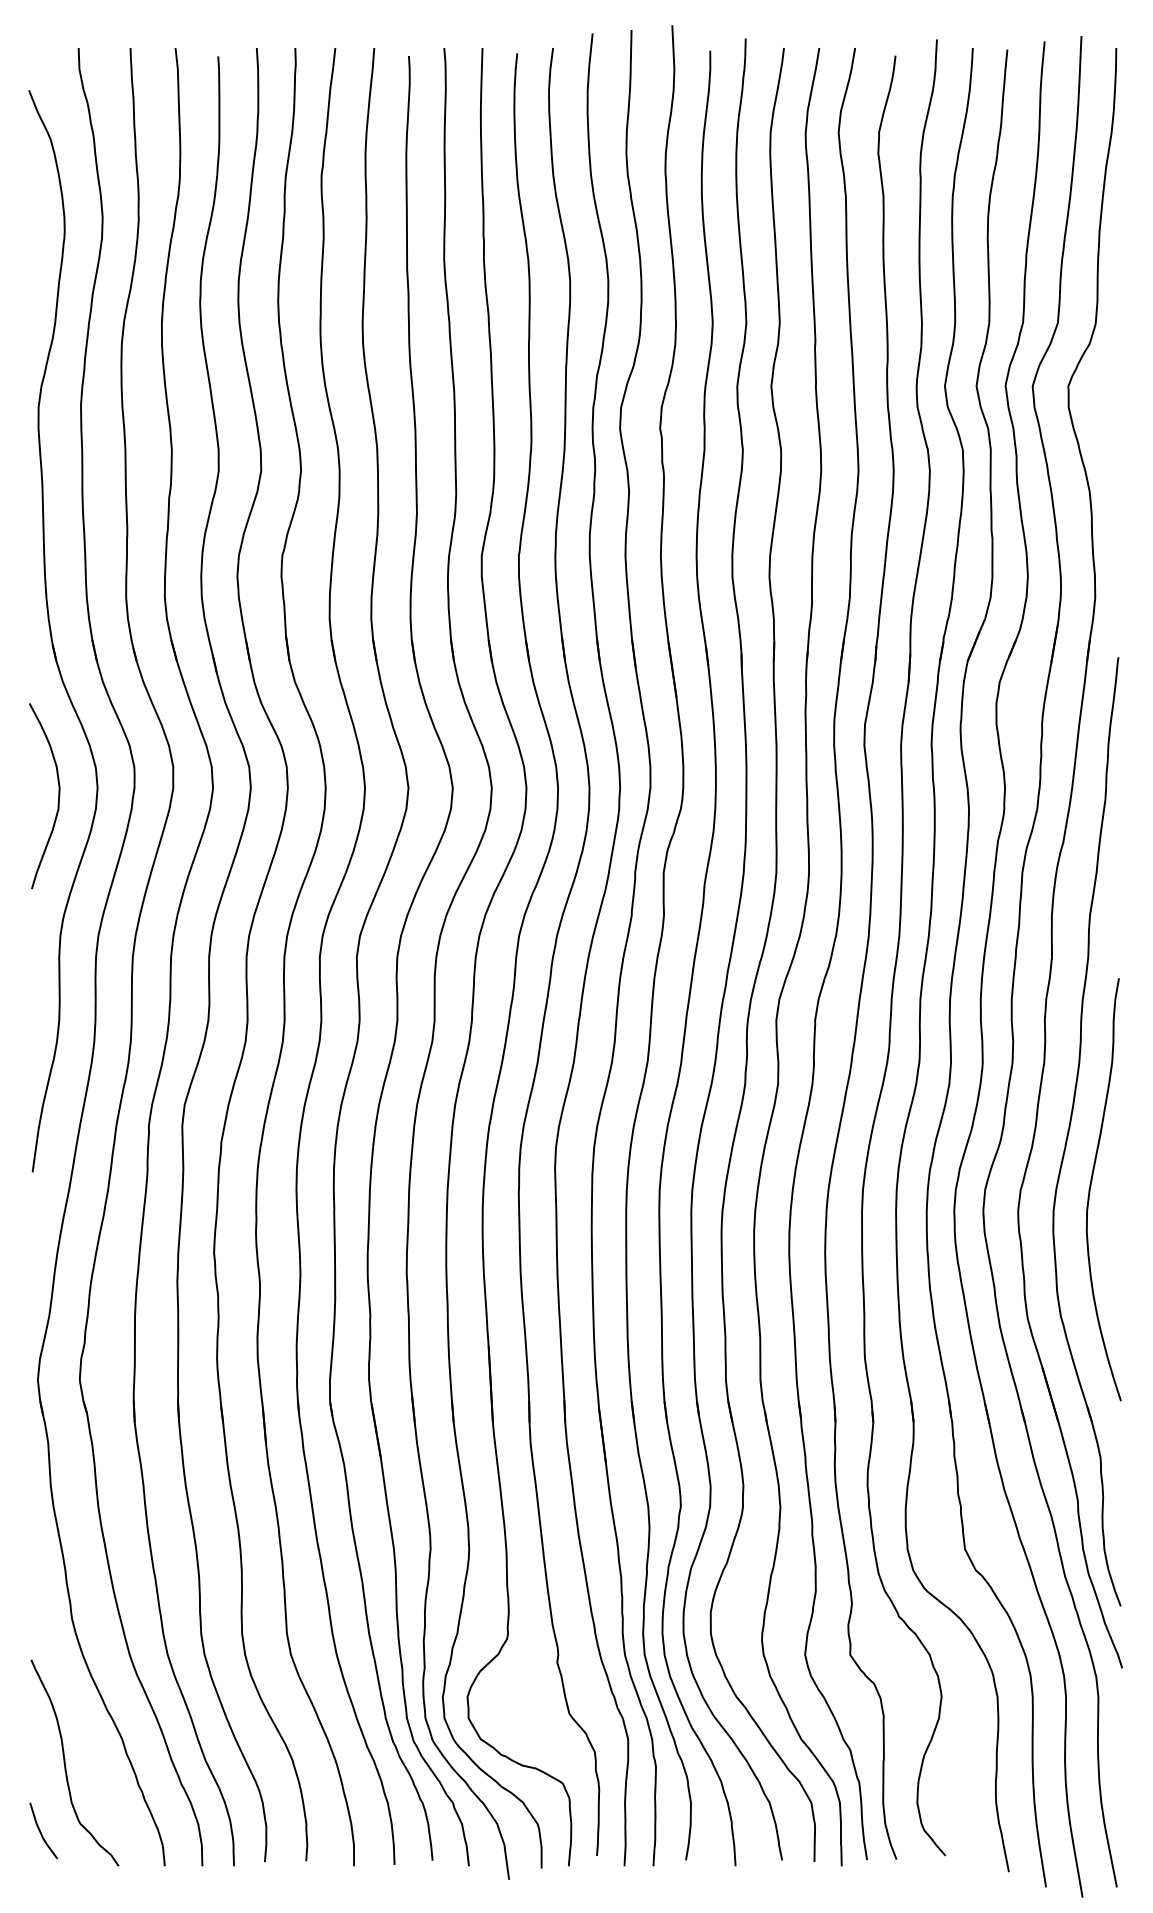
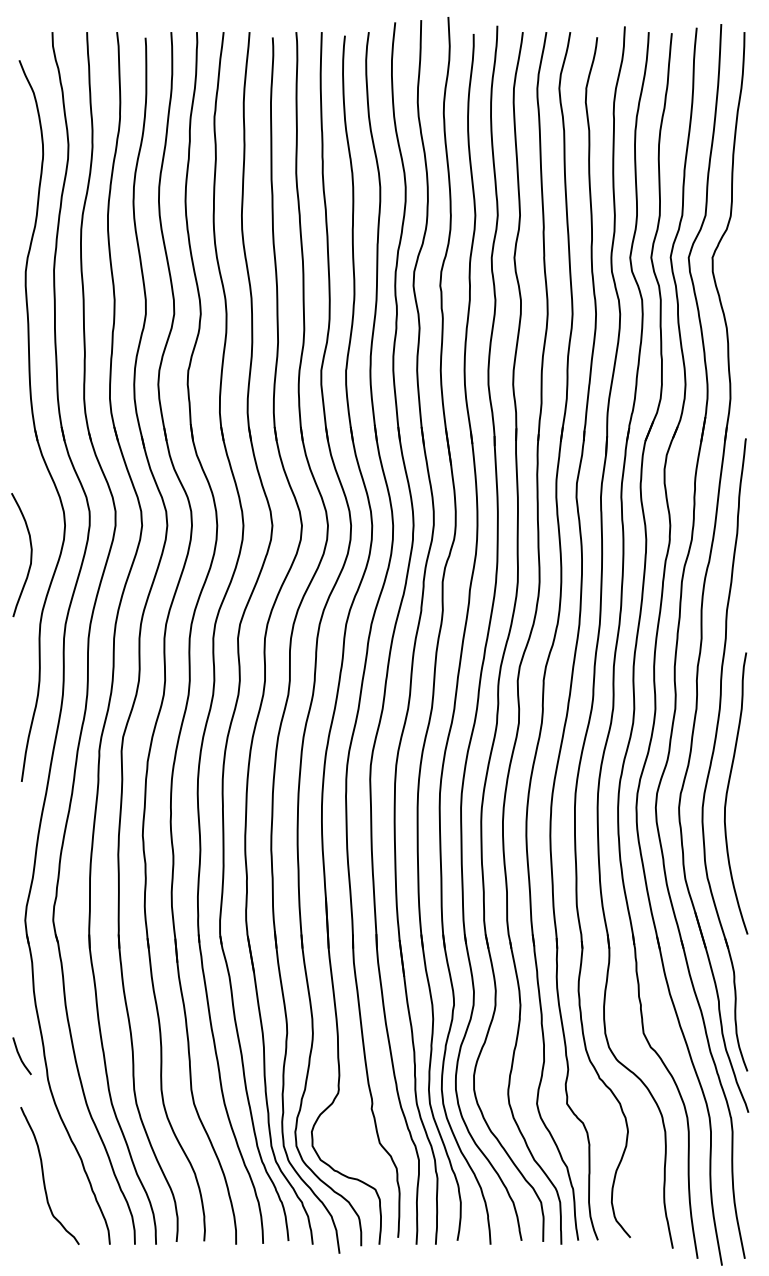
curve: (57, 796) -> (30, 555), moved
line: (41, 1831) -> (20, 1056), moved

